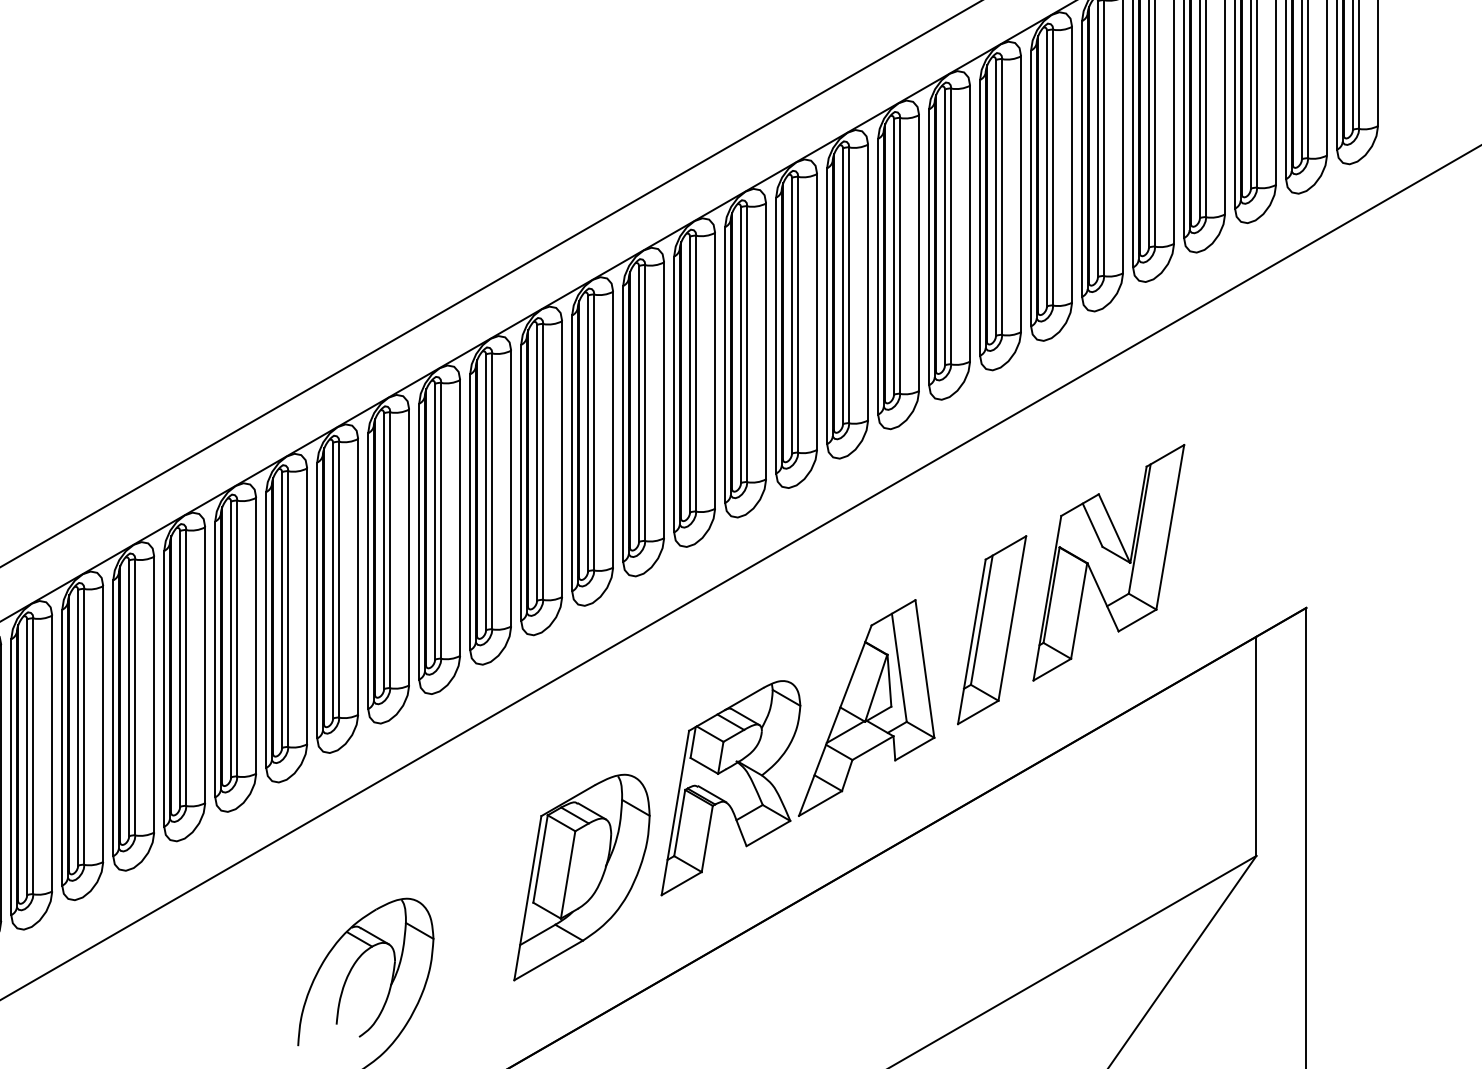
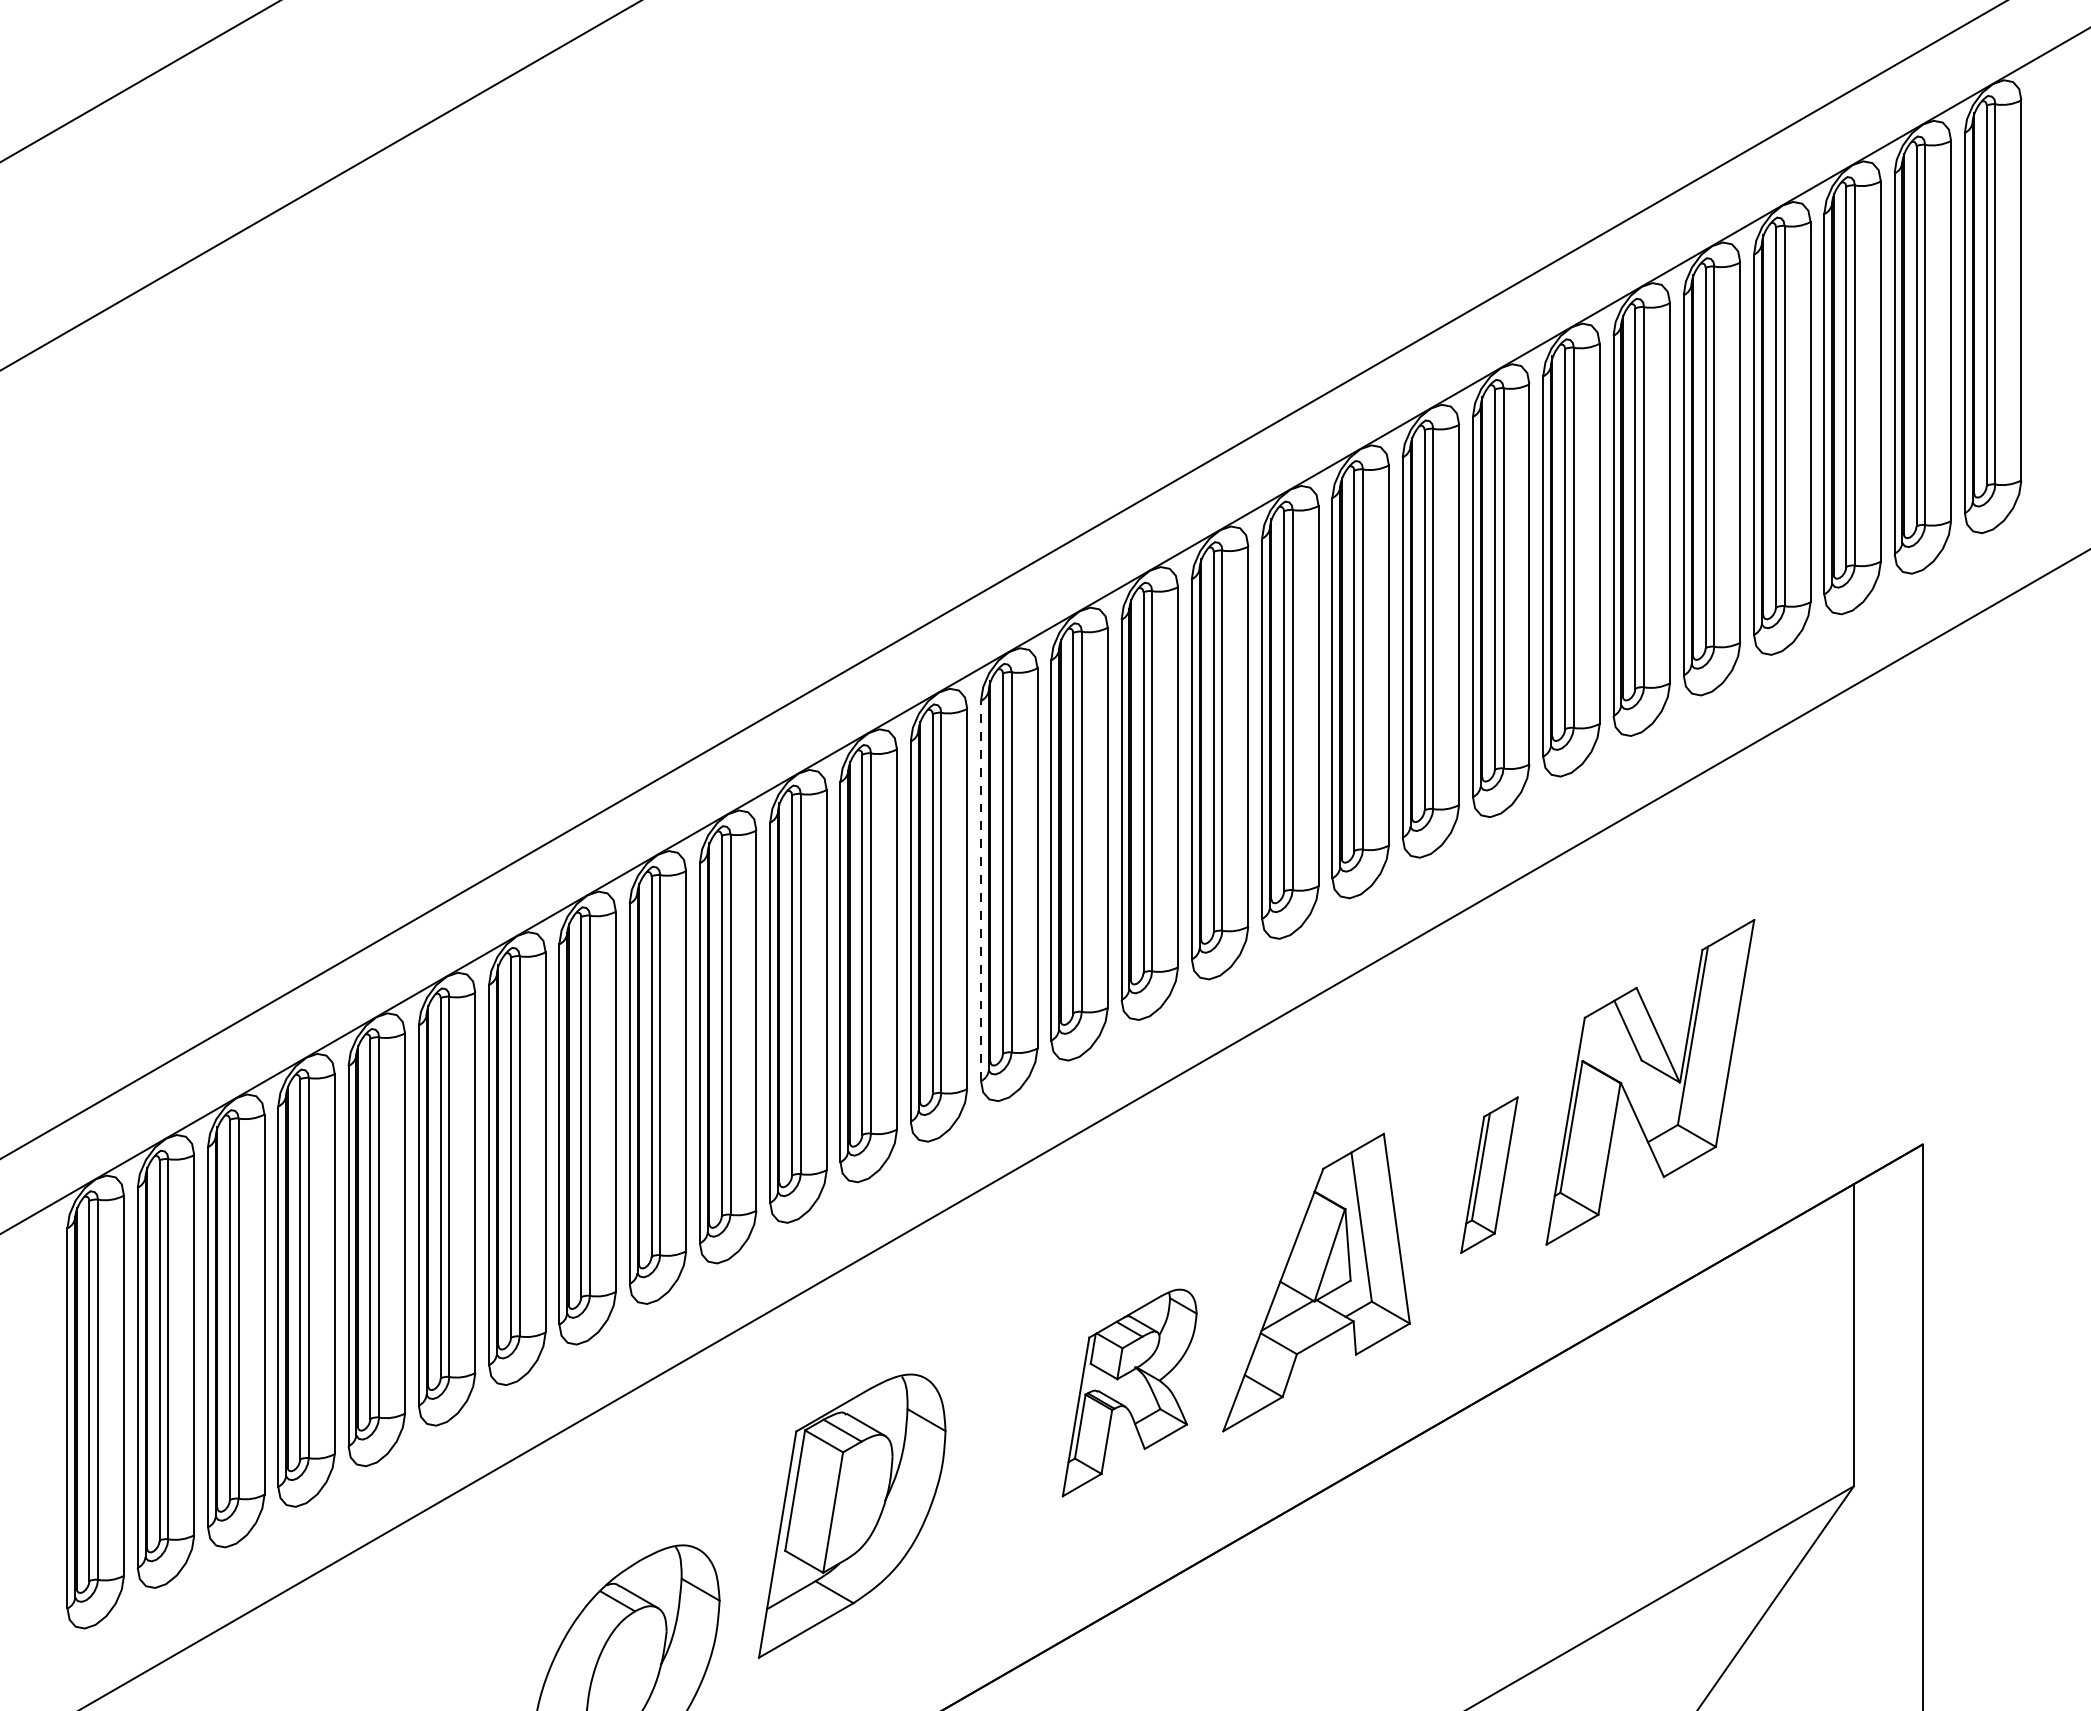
line: (623, 423) -> (981, 890), solid -> dashed
part: (992, 629) -> (1489, 1174), size x0.6
part: (730, 787) -> (1129, 1392), size x0.7
part: (582, 877) -> (852, 1515), moved

